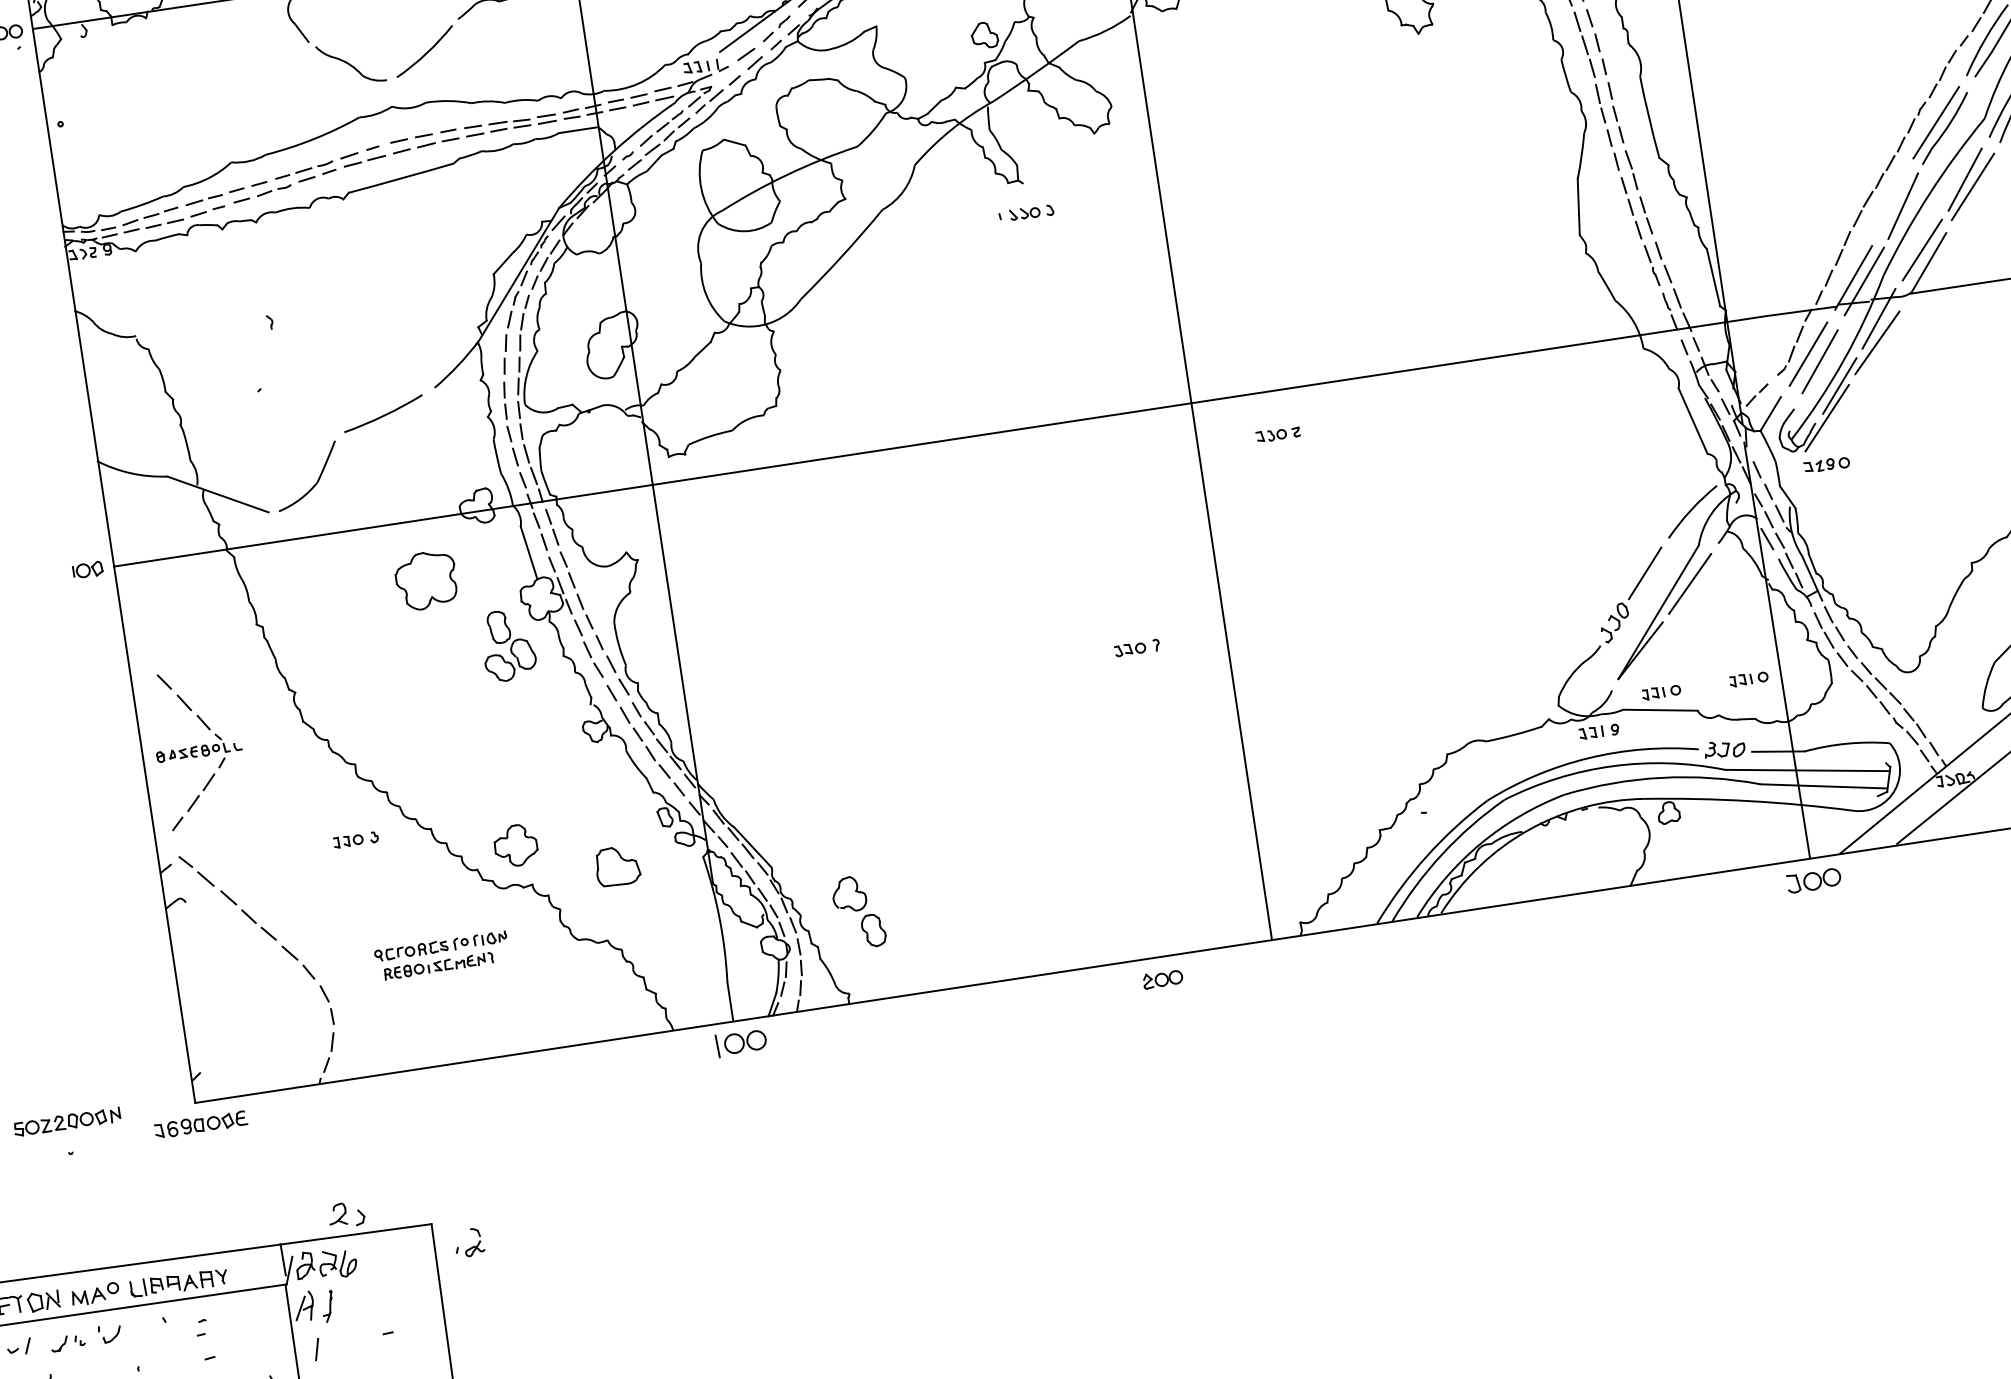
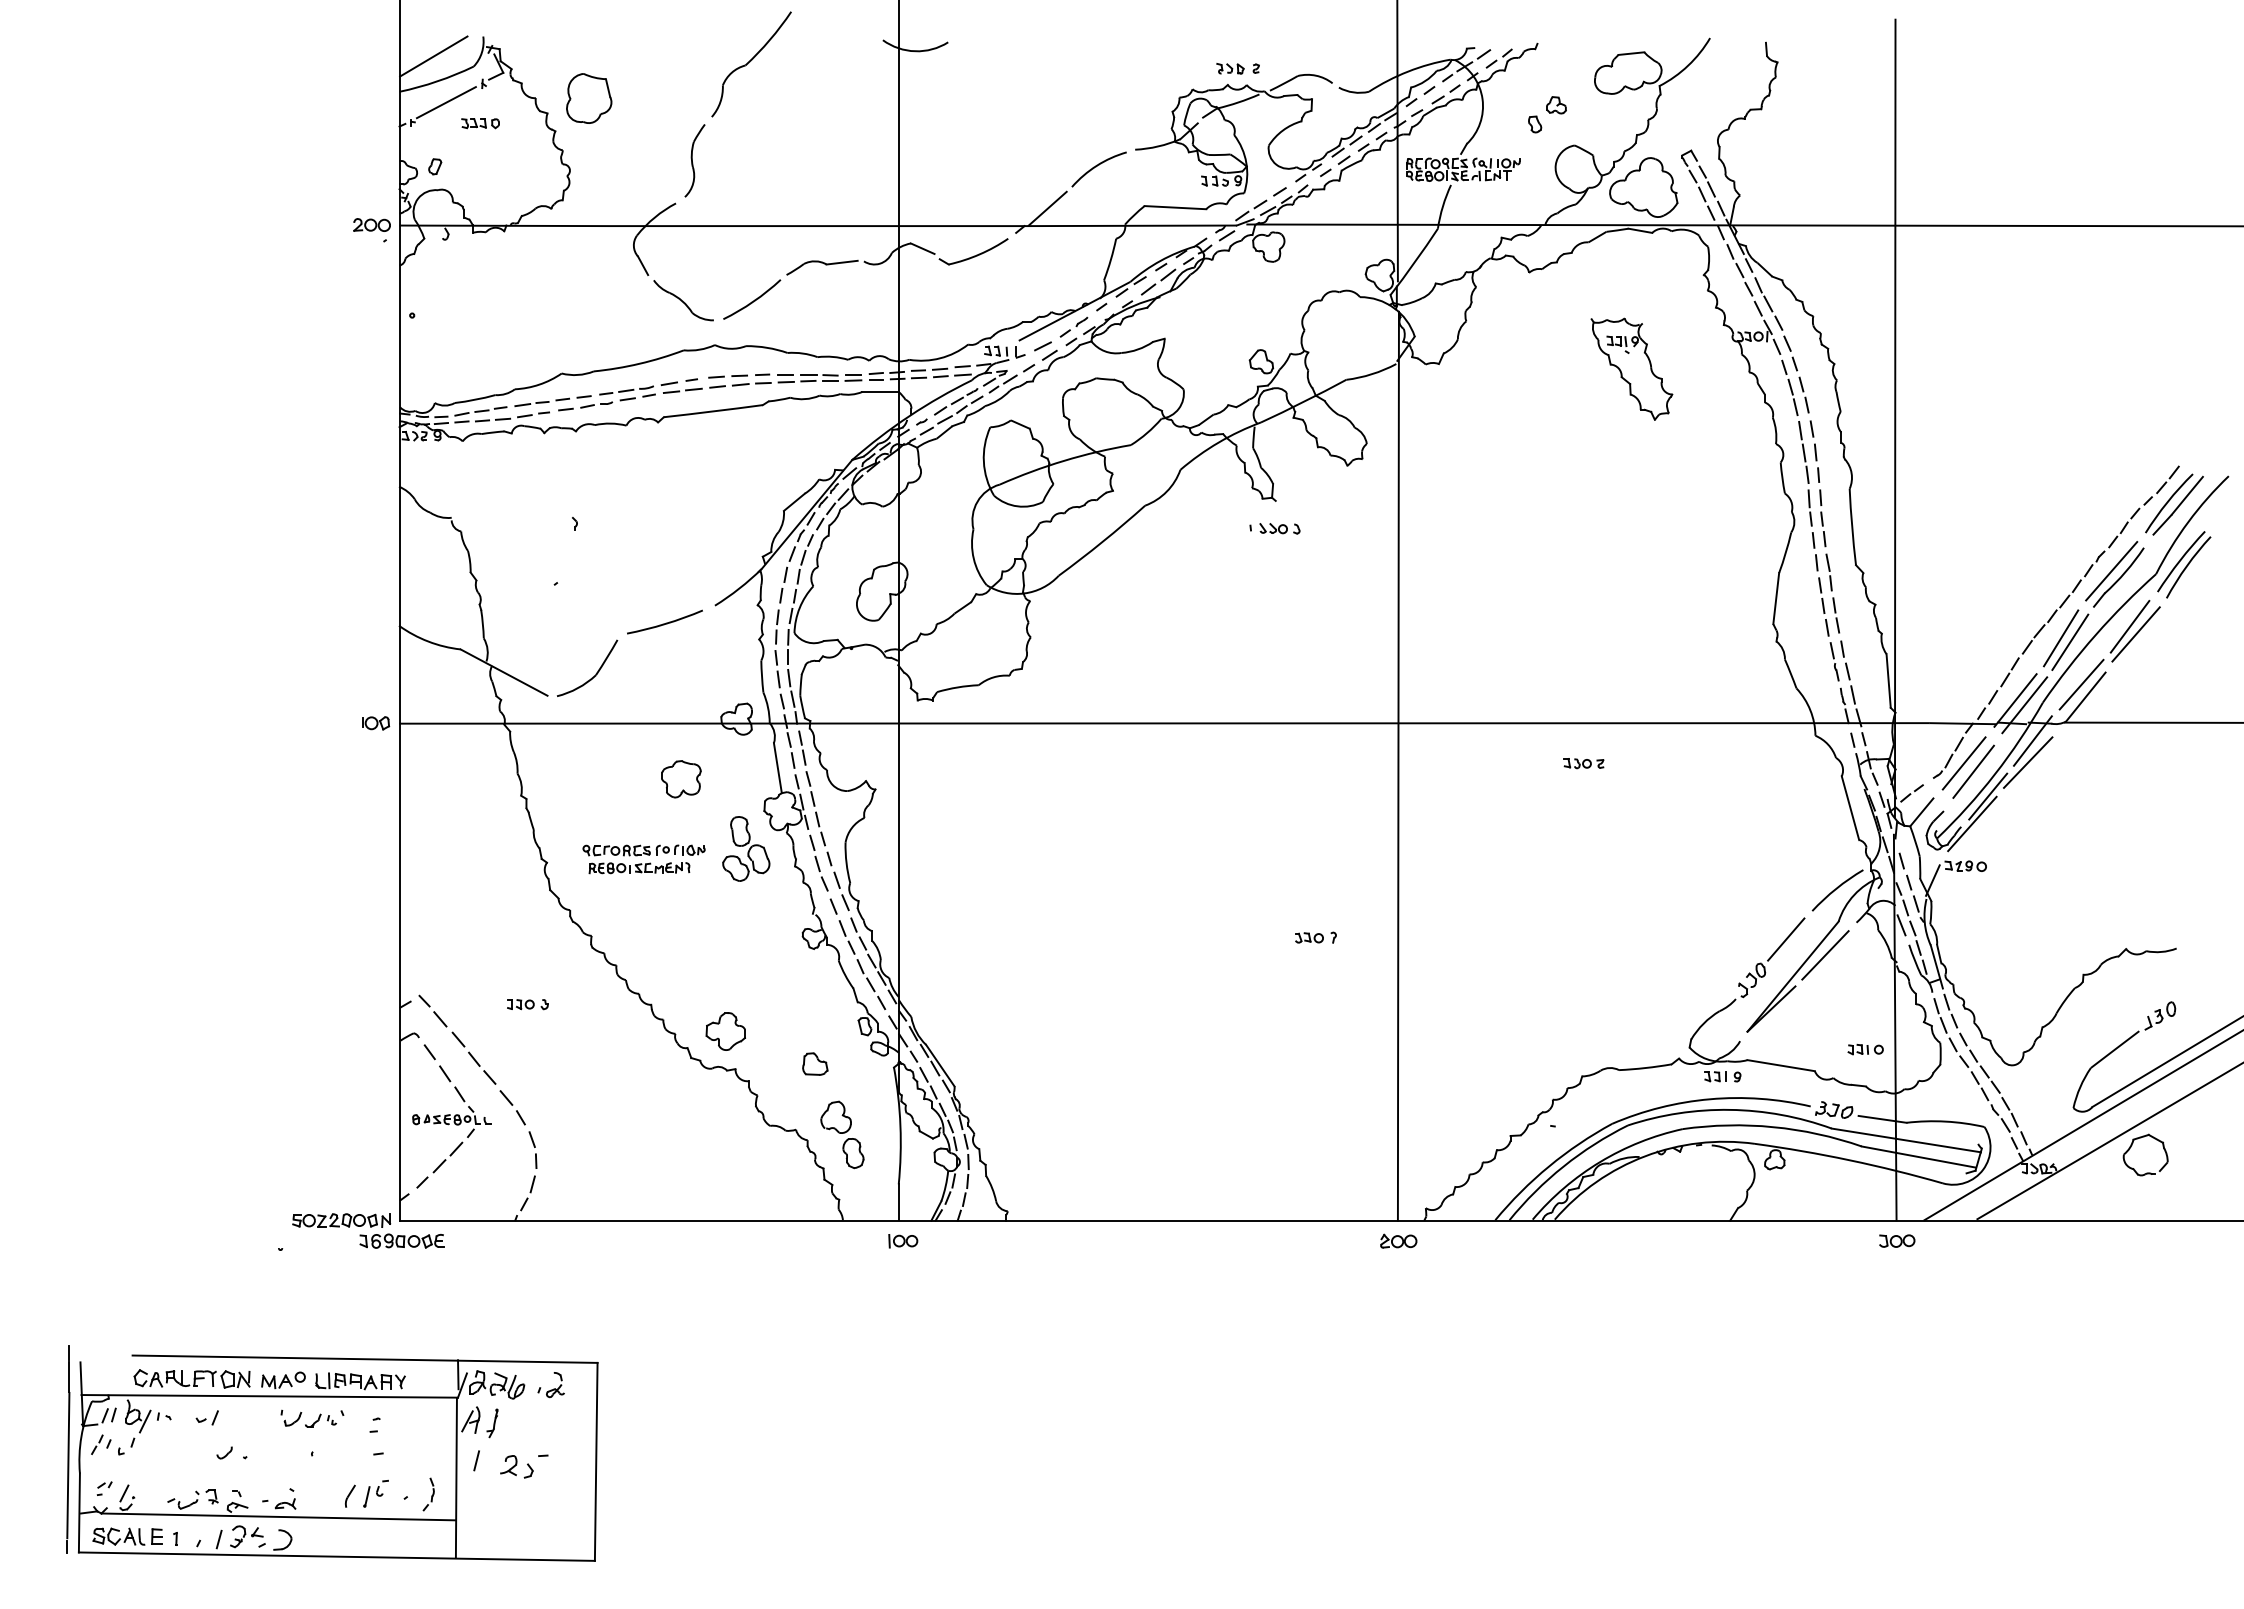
line: (1892, 203) -> (2060, 638), added
part: (1277, 434) -> (1583, 763), moved
line: (1793, 485) -> (1932, 880), added
part: (426, 580) -> (681, 779), size x0.71
part: (1661, 692) -> (1784, 1049), removed
part: (198, 747) -> (451, 1116), moved
part: (355, 840) -> (527, 1004), moved
part: (617, 865) -> (815, 1063), size x0.62
part: (1814, 879) -> (1897, 1240), size x0.71
part: (858, 911) -> (842, 1134), moved
part: (441, 956) -> (643, 859), moved
part: (1162, 978) -> (1398, 1240), moved
part: (741, 1043) -> (903, 1241), size x0.62
part: (67, 1122) -> (341, 1220), moved
part: (346, 1214) -> (516, 1466), moved
part: (468, 1243) -> (550, 1385), moved
part: (67, 1342) -> (320, 1420), moved

